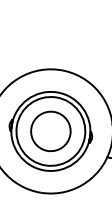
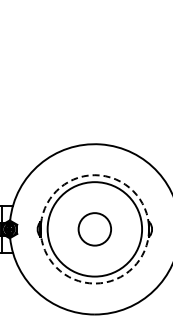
circle: (50, 131) -> (94, 229), size x0.6
circle: (50, 131) -> (94, 229), solid -> dashed

